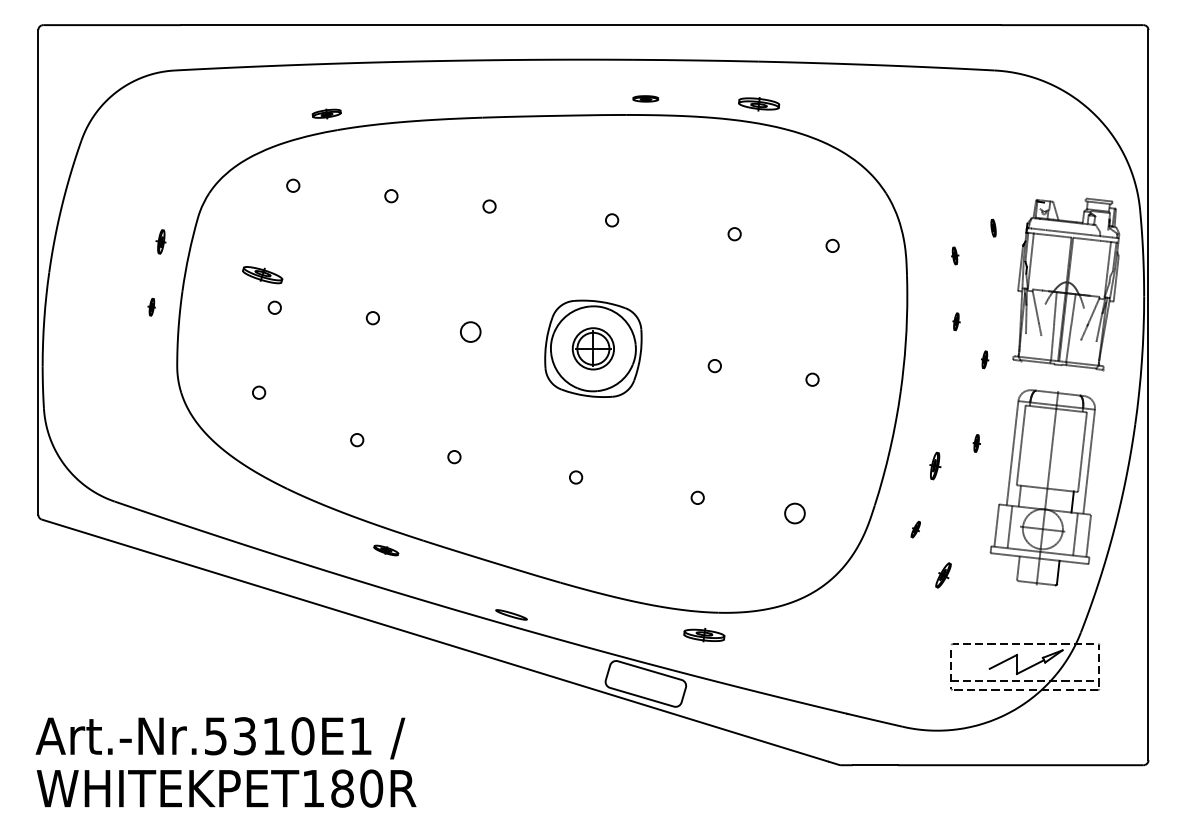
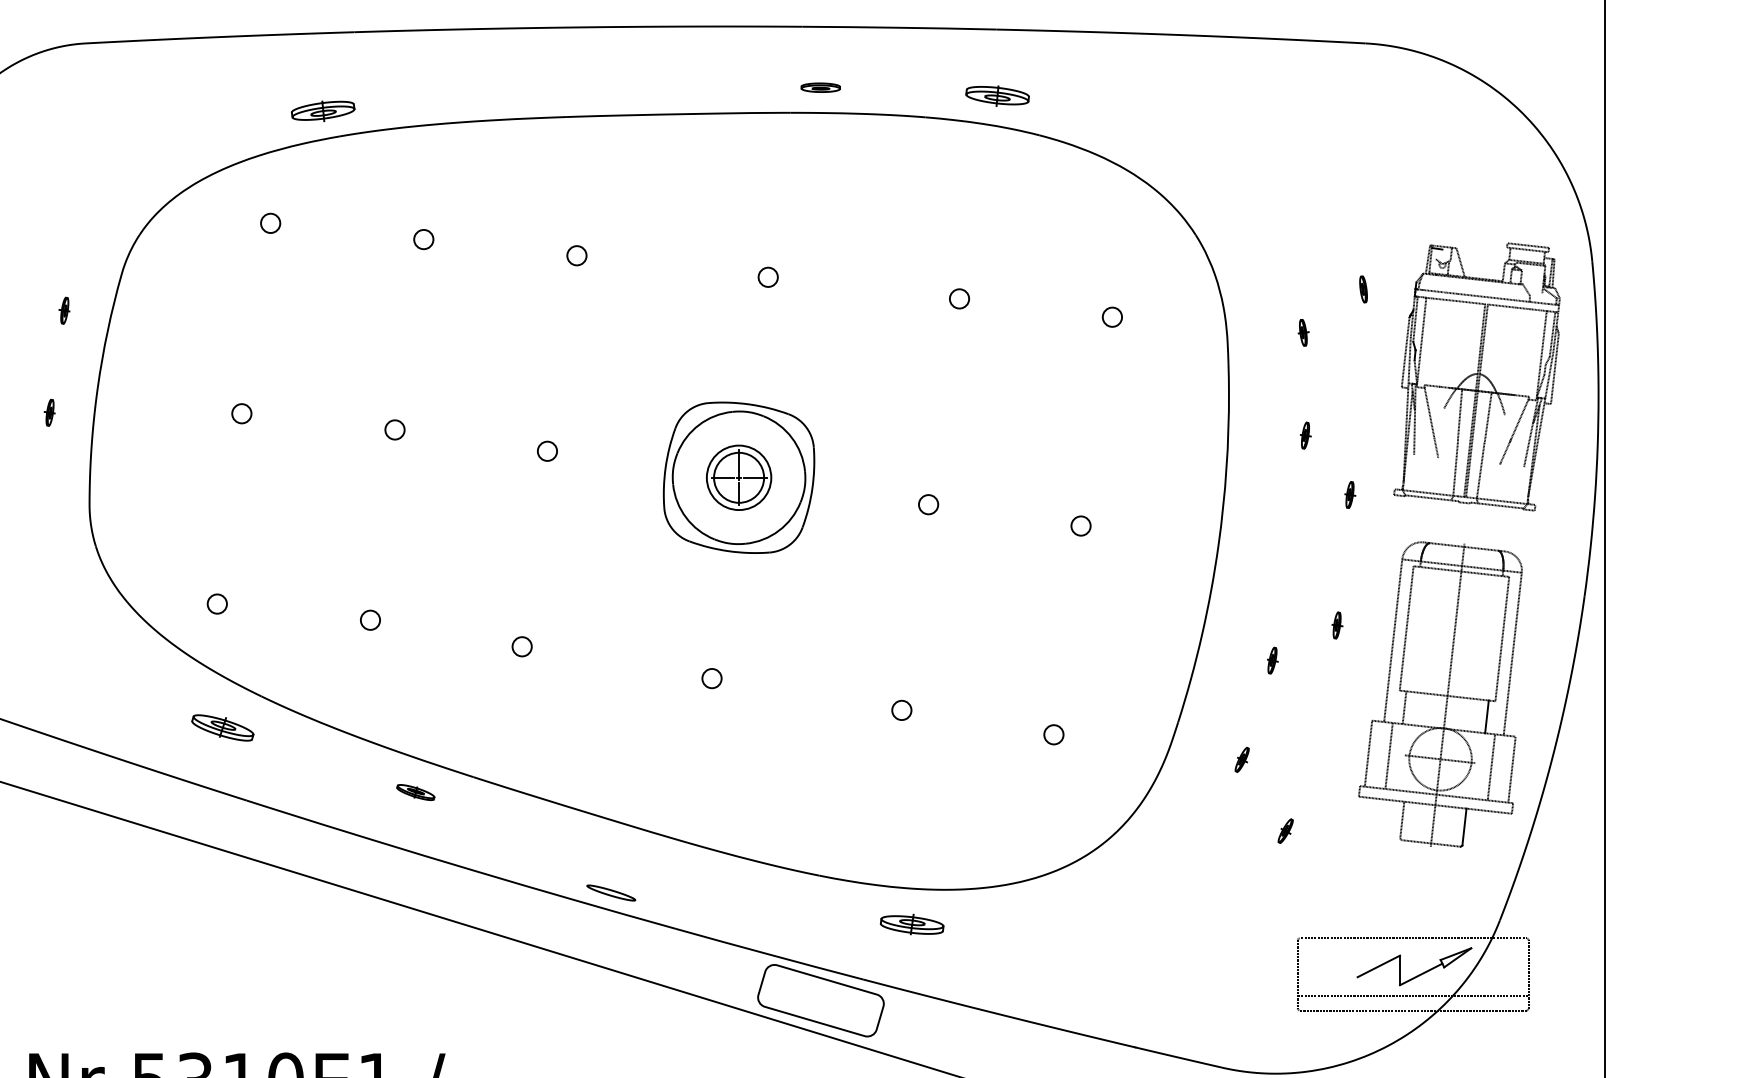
part: (326, 113) -> (322, 110), size x1.43
part: (161, 241) -> (65, 310), size x0.71
part: (262, 275) -> (222, 728), moved
circle: (470, 331) -> (547, 450), size x0.62
circle: (259, 392) -> (217, 603), moved
part: (935, 465) -> (1272, 659), size x0.62
circle: (795, 513) -> (1054, 734), size x0.62
part: (943, 574) -> (1285, 829), size x0.62

